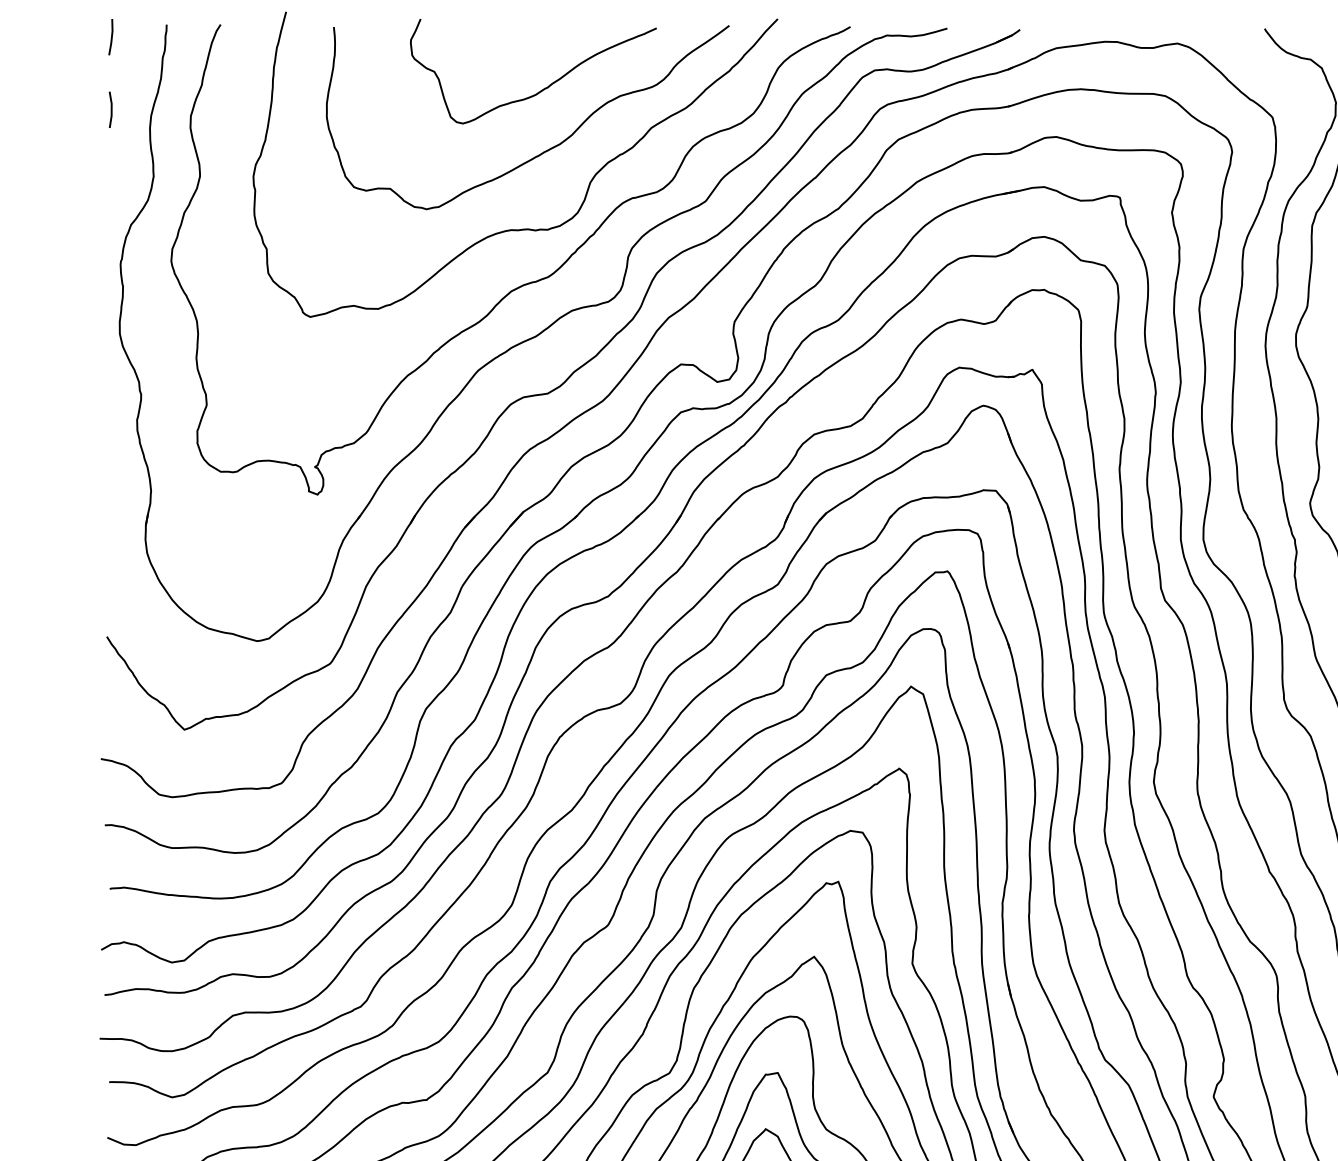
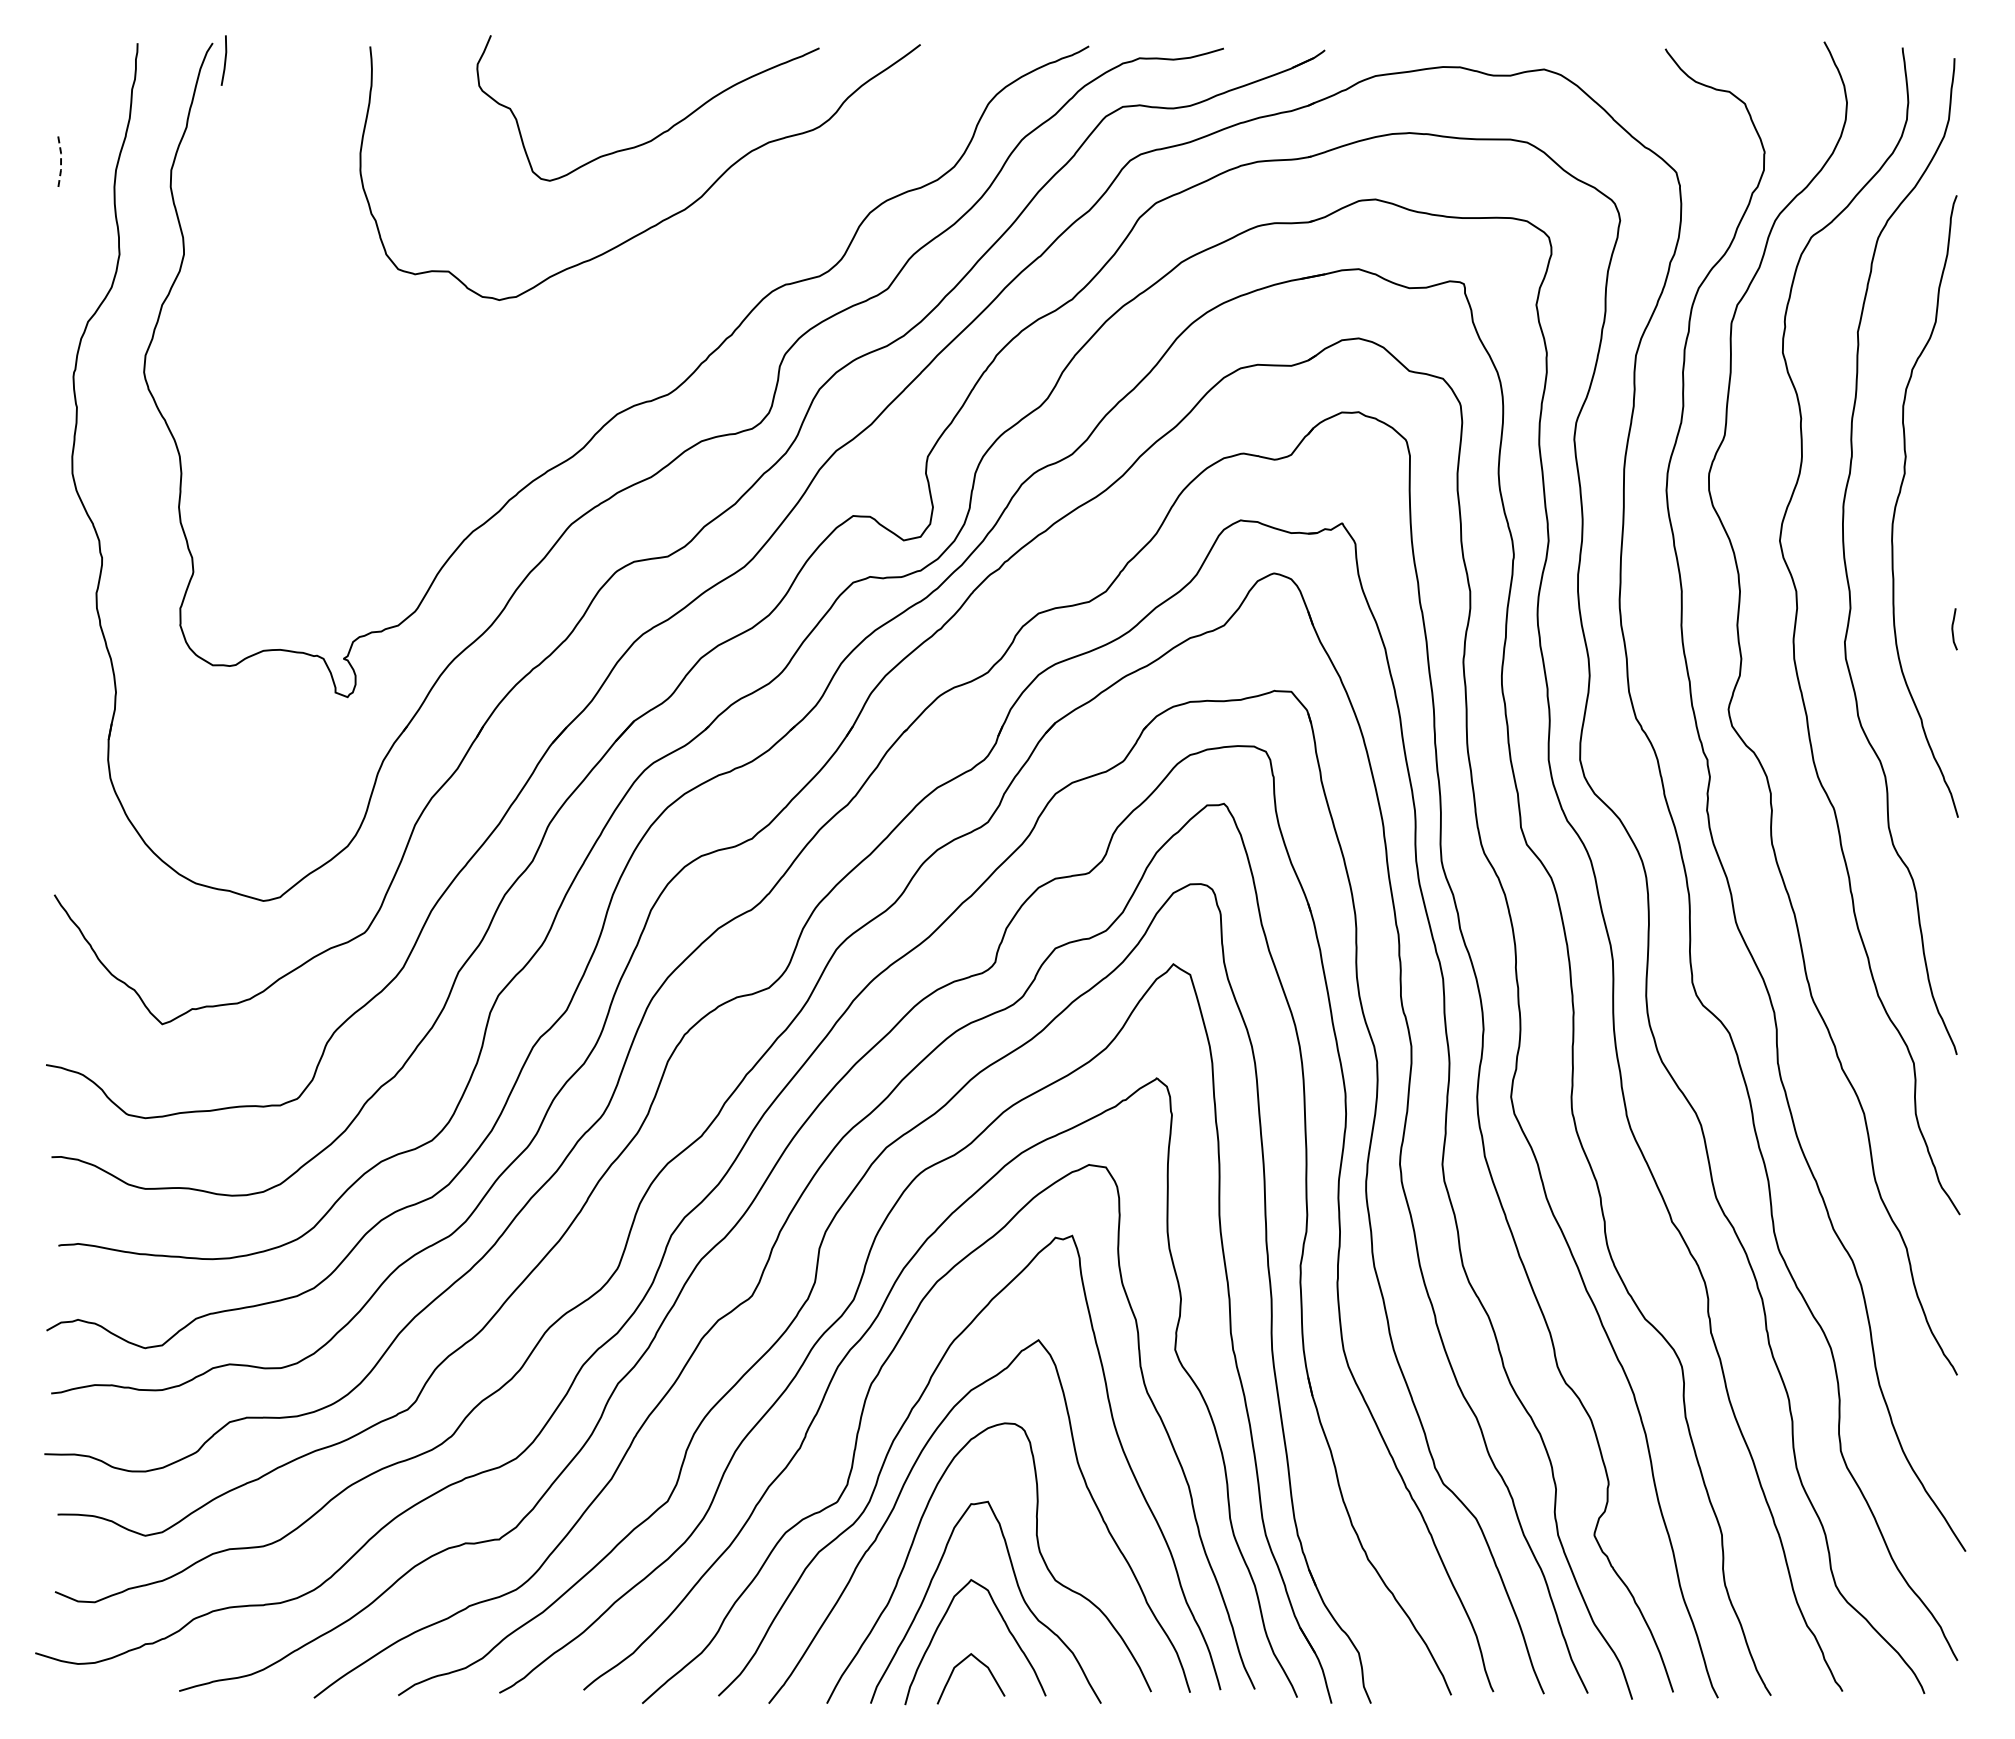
line: (111, 37) -> (224, 60), moved
line: (111, 110) -> (61, 162), solid -> dashed
curve: (521, 228) -> (631, 327), removed

